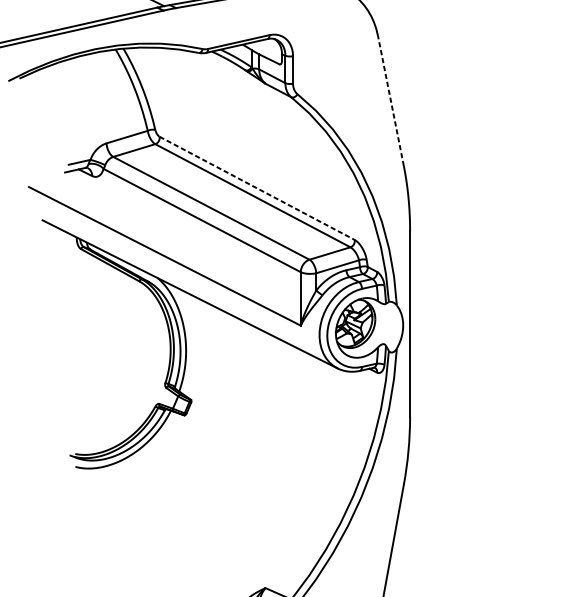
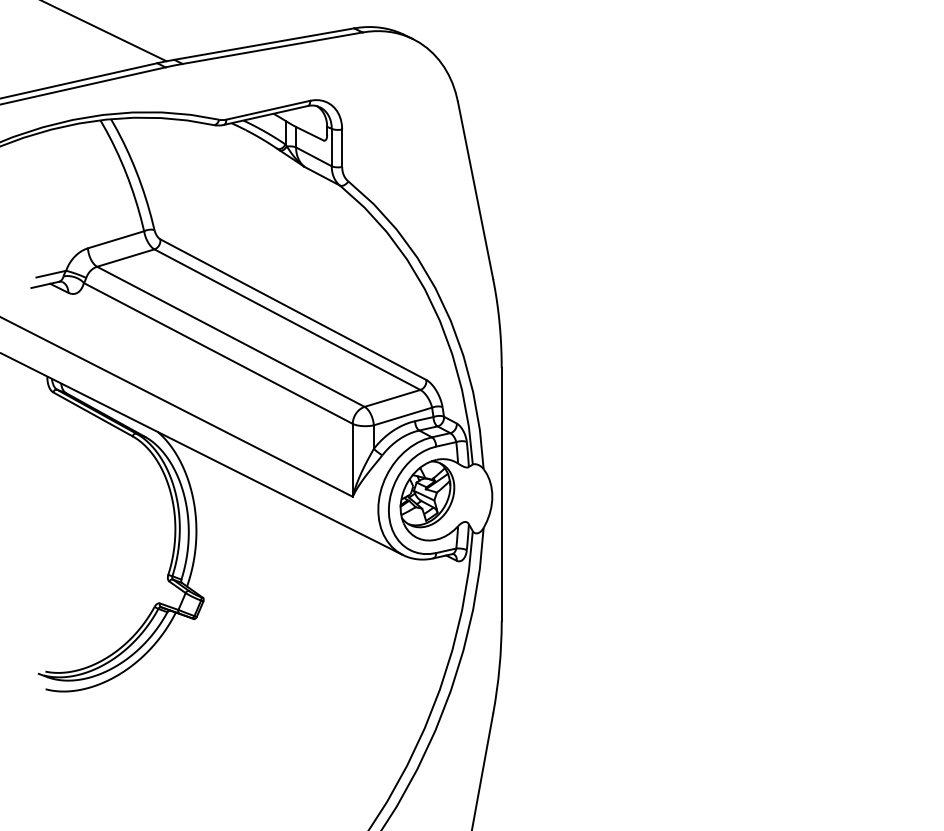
line: (390, 100) -> (475, 190), dashed -> solid
line: (257, 188) -> (293, 309), dashed -> solid

